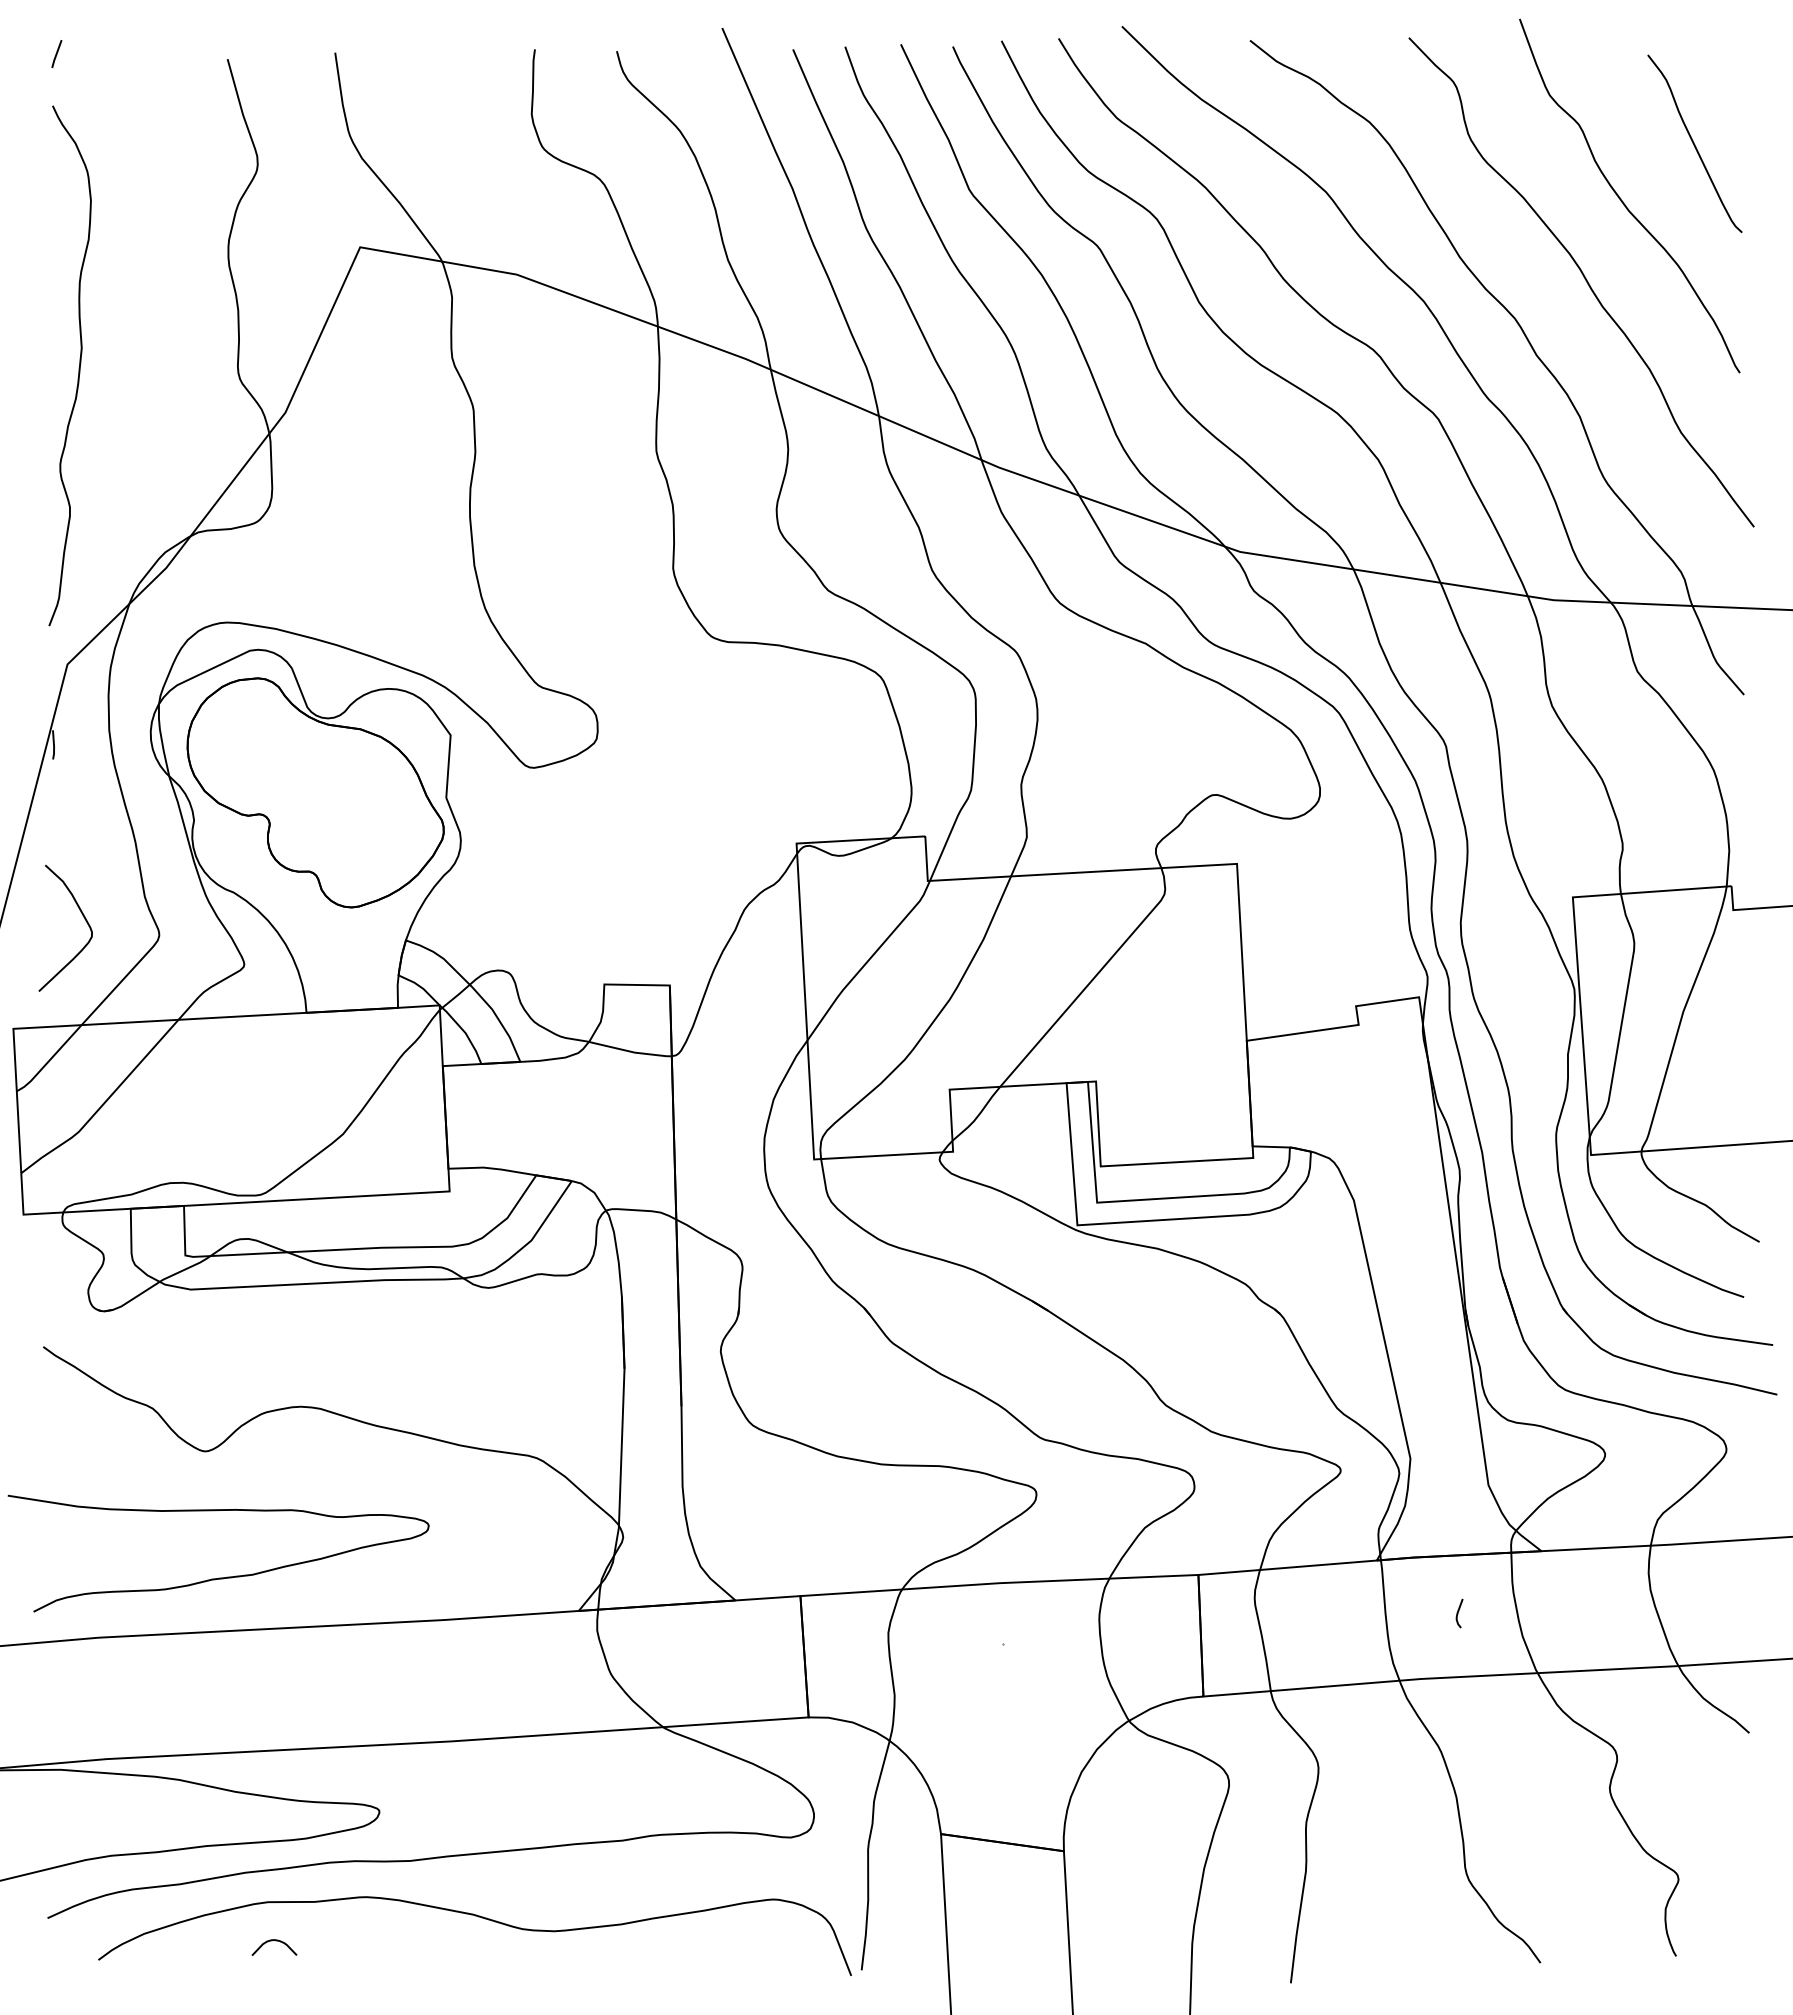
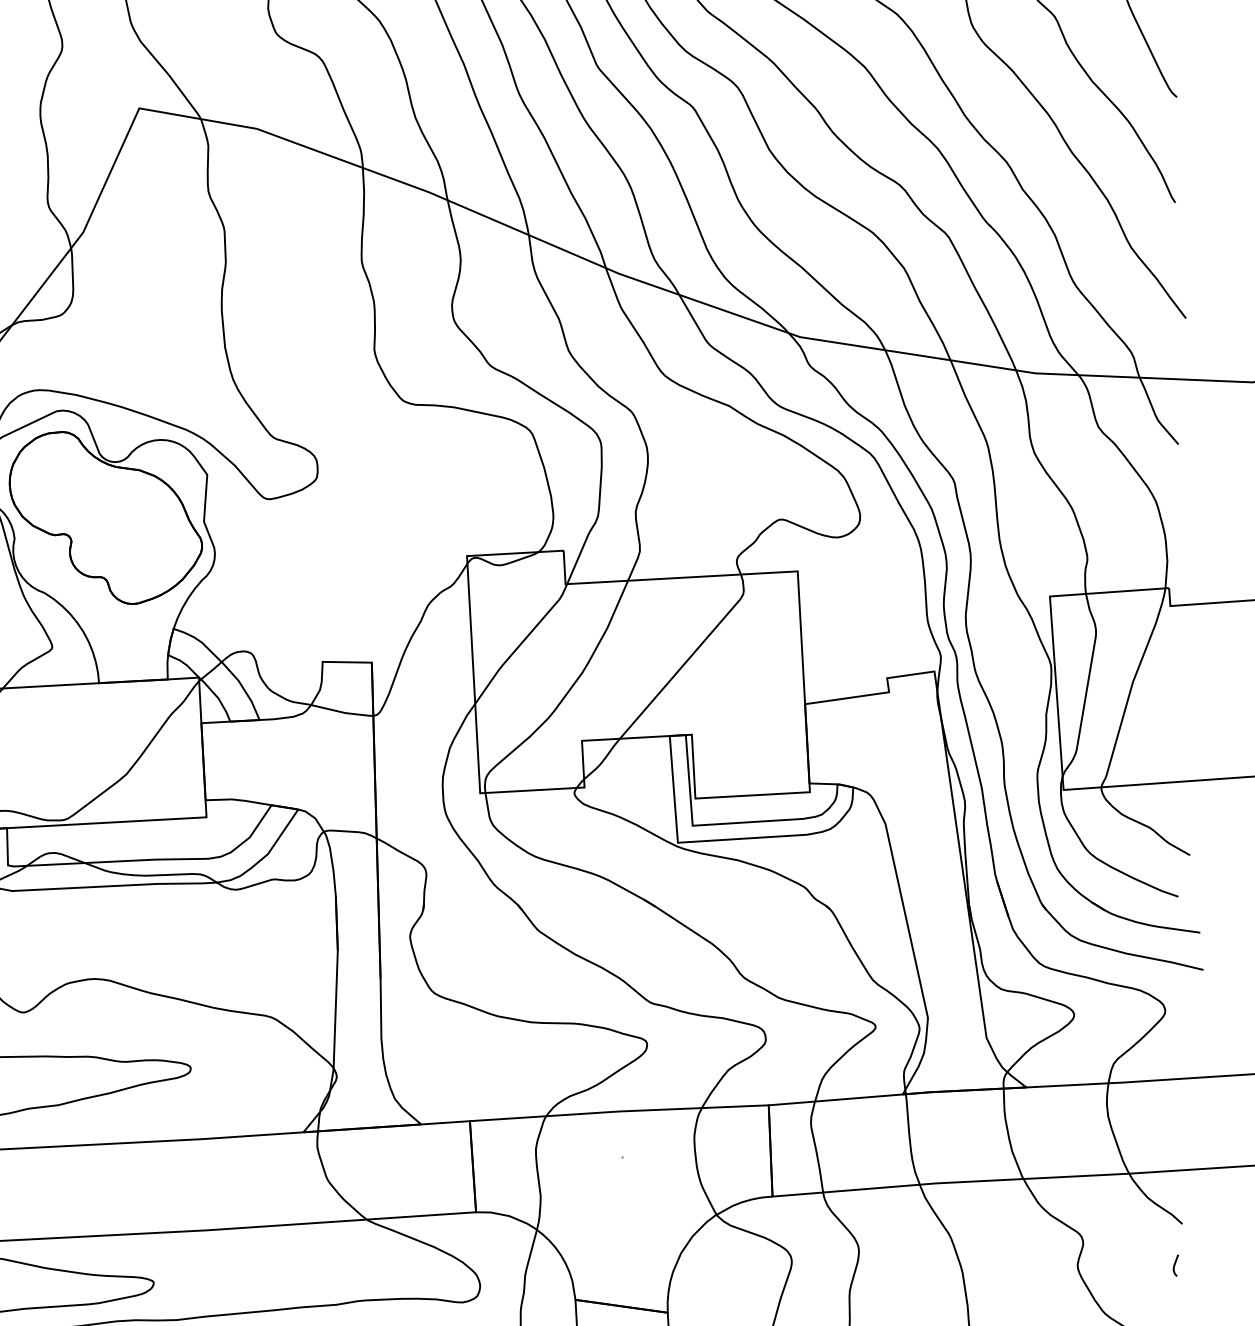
curve: (1458, 1613) -> (1175, 1265), moved

